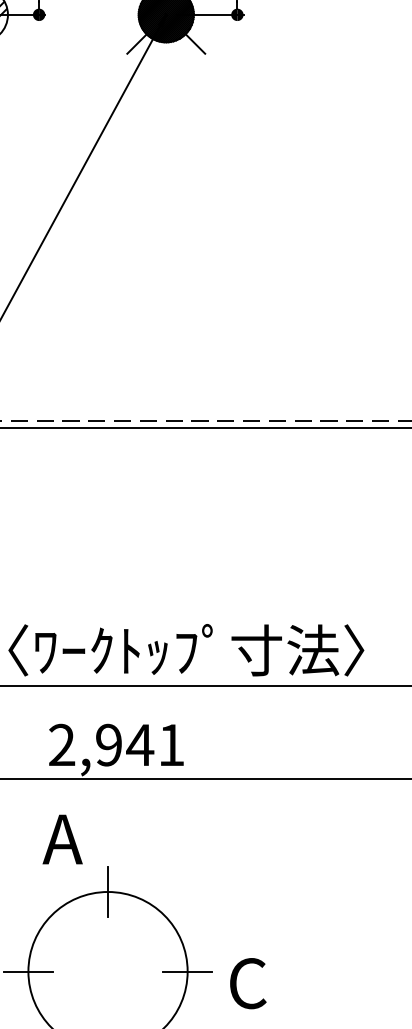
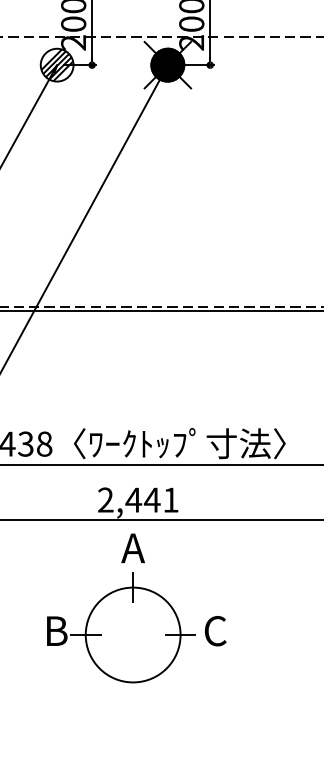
text: (108, 744) -> (133, 499), 2,941 -> 2,441
text: (61, 839) -> (132, 548), moved
text: (247, 984) -> (215, 631), moved

